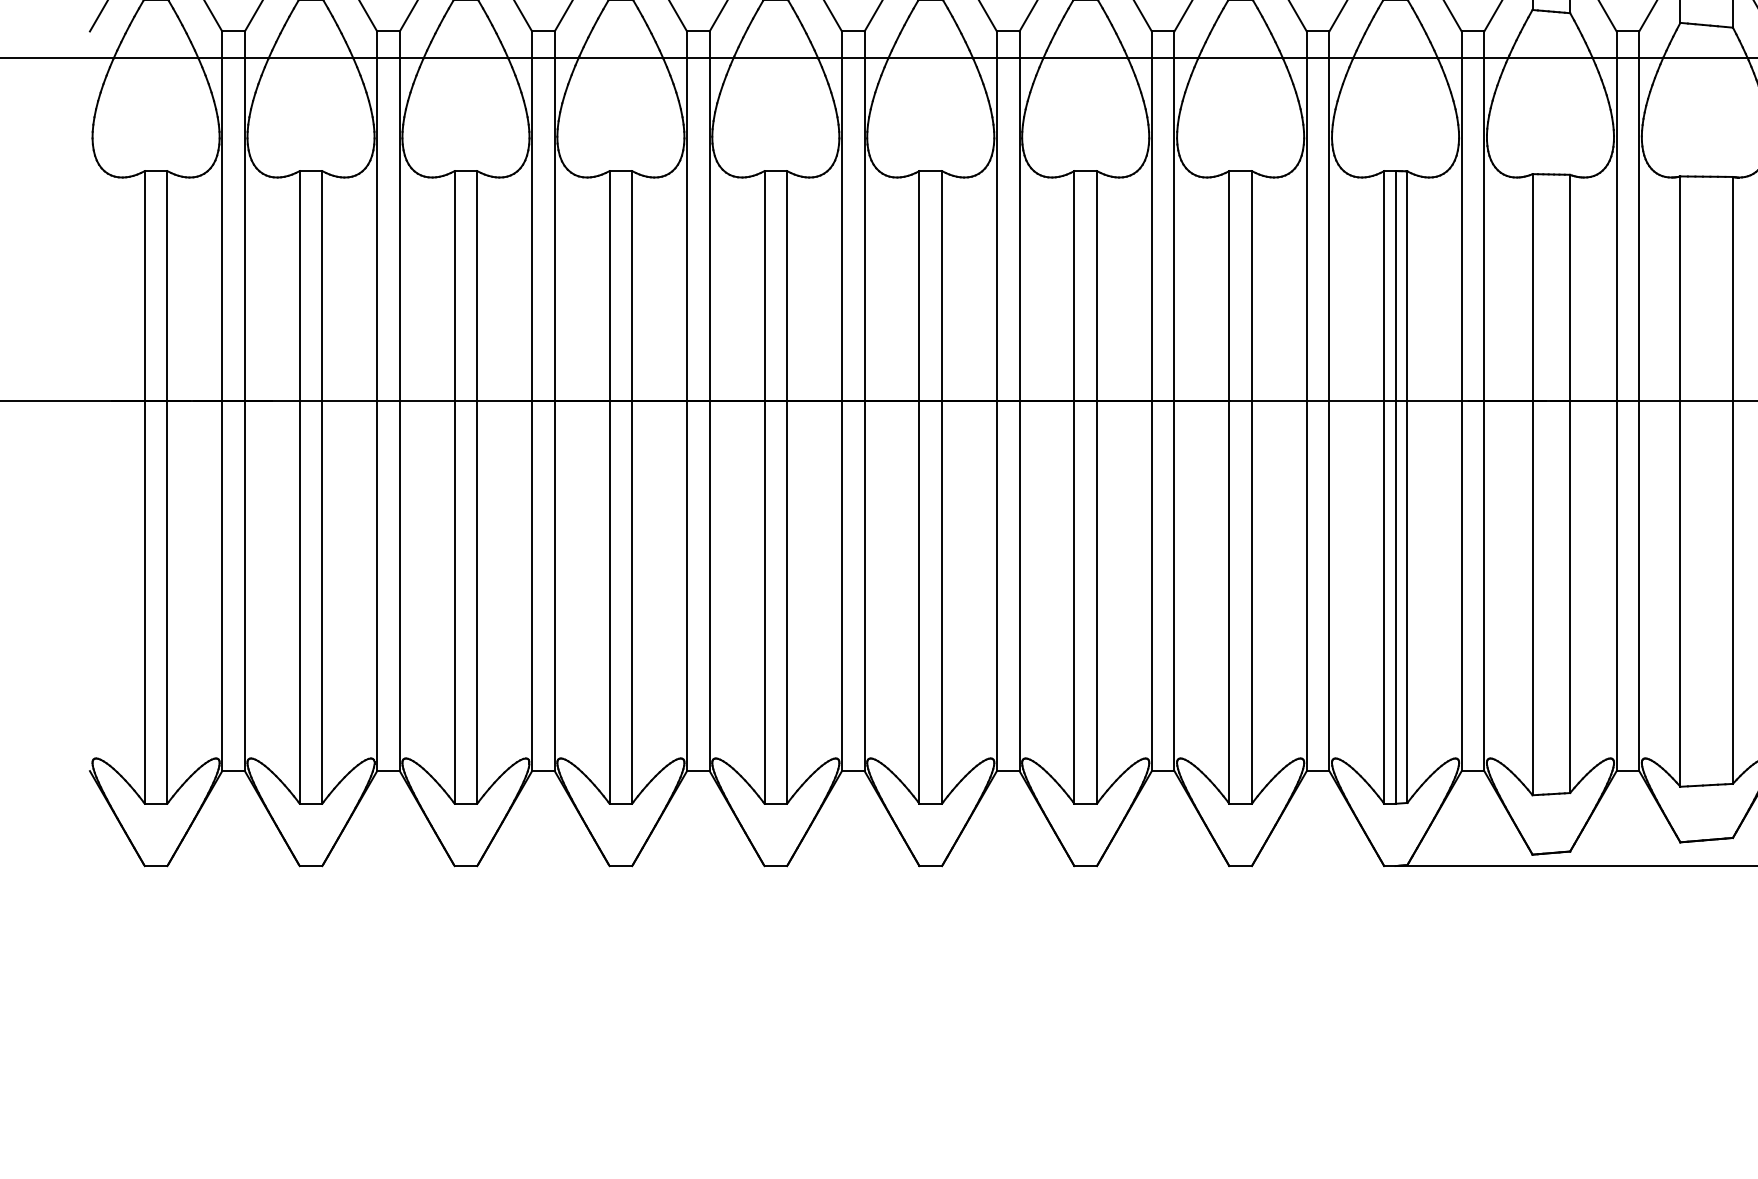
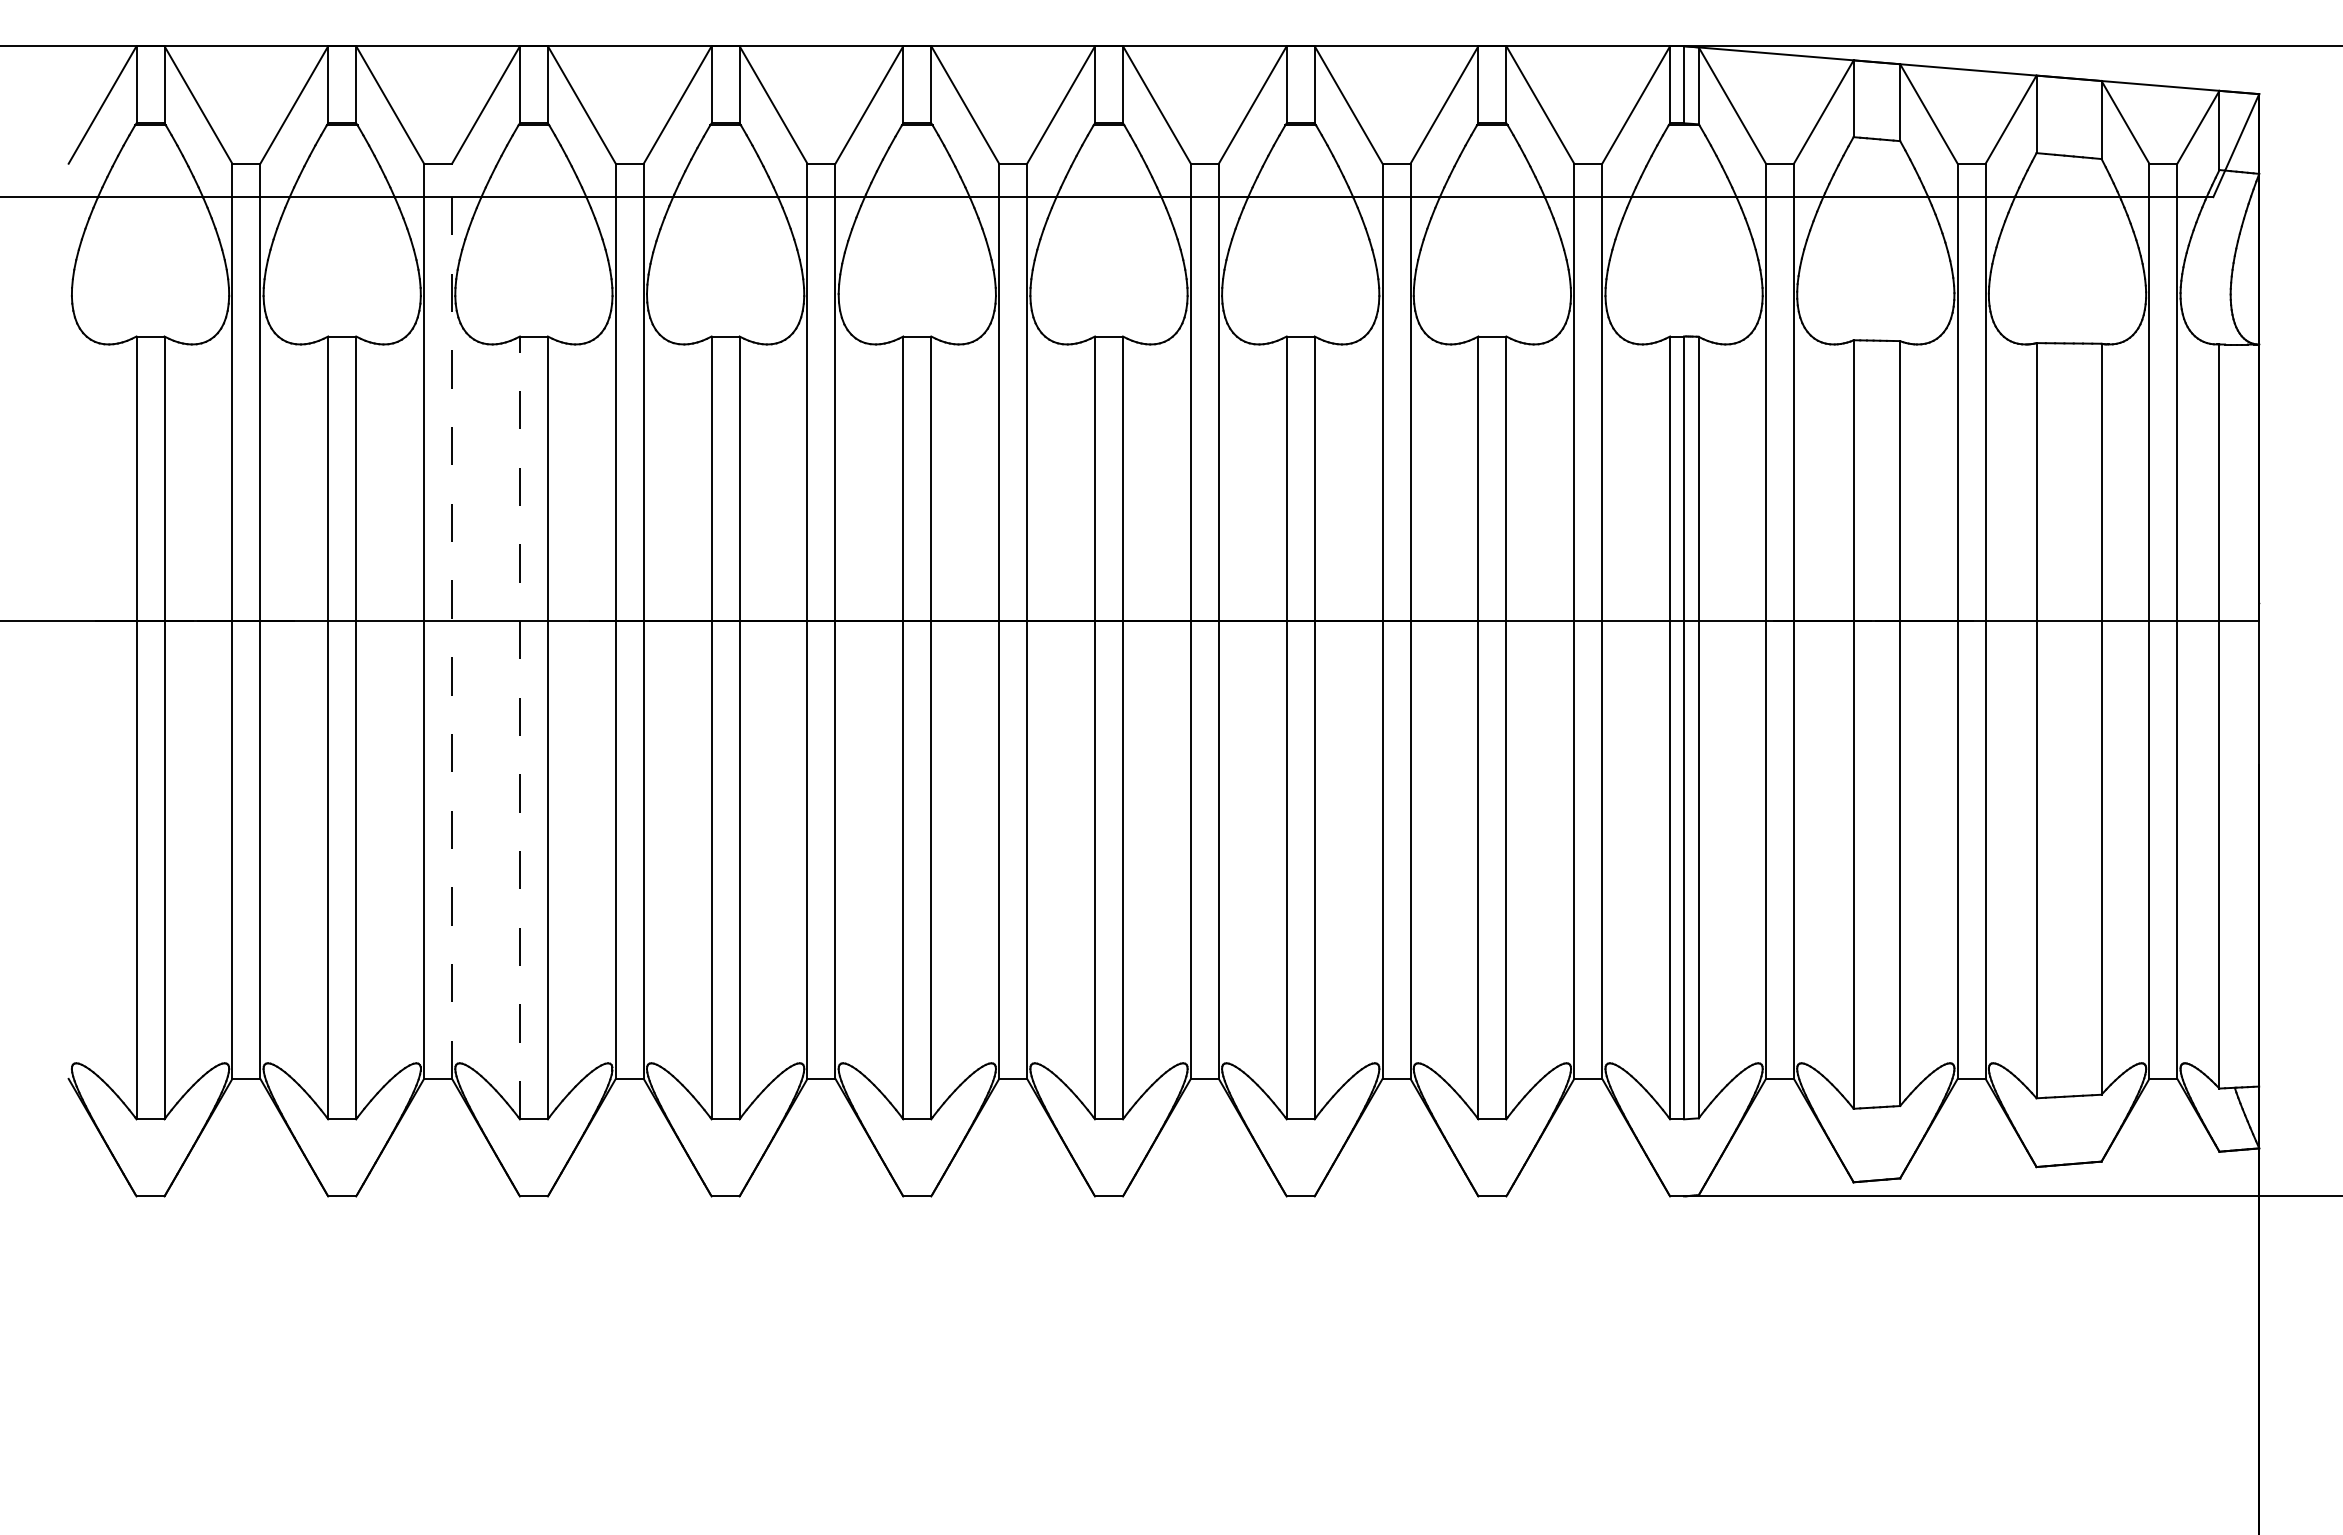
line: (400, 401) -> (452, 621), solid -> dashed
line: (454, 487) -> (519, 727), solid -> dashed

